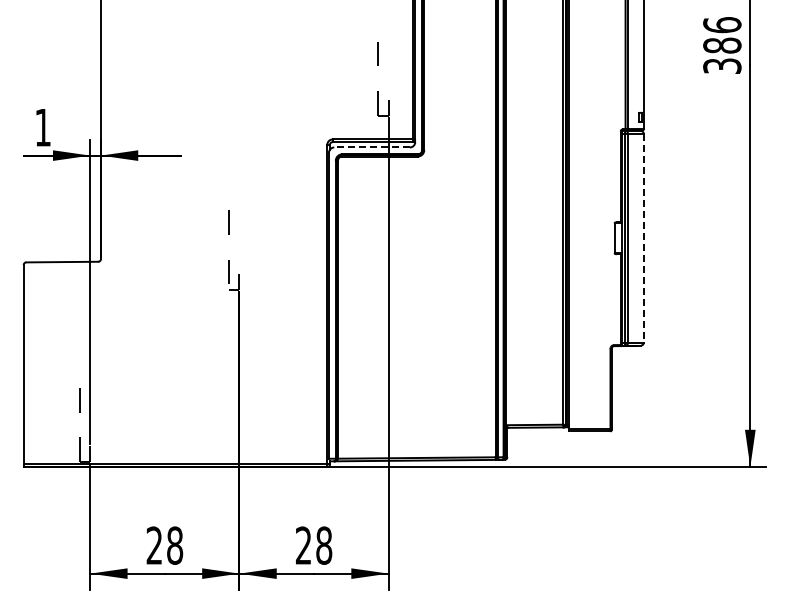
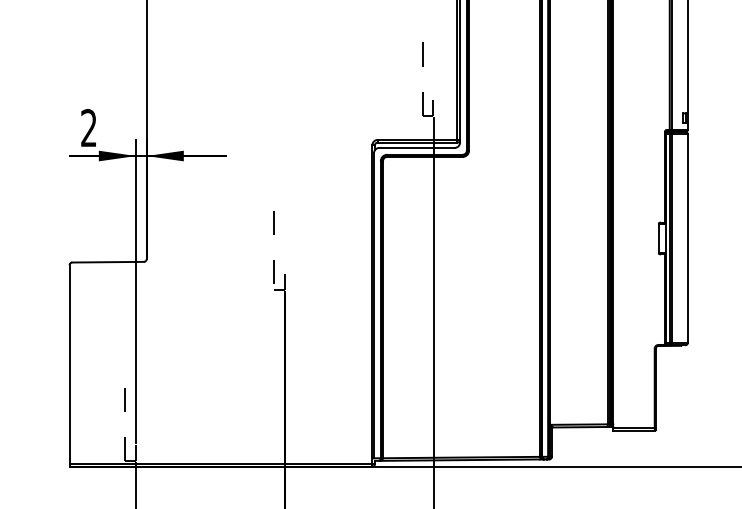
text: (42, 127) -> (88, 128), 1 -> 2
line: (372, 147) -> (417, 147), dashed -> solid
line: (643, 238) -> (687, 238), dashed -> solid

